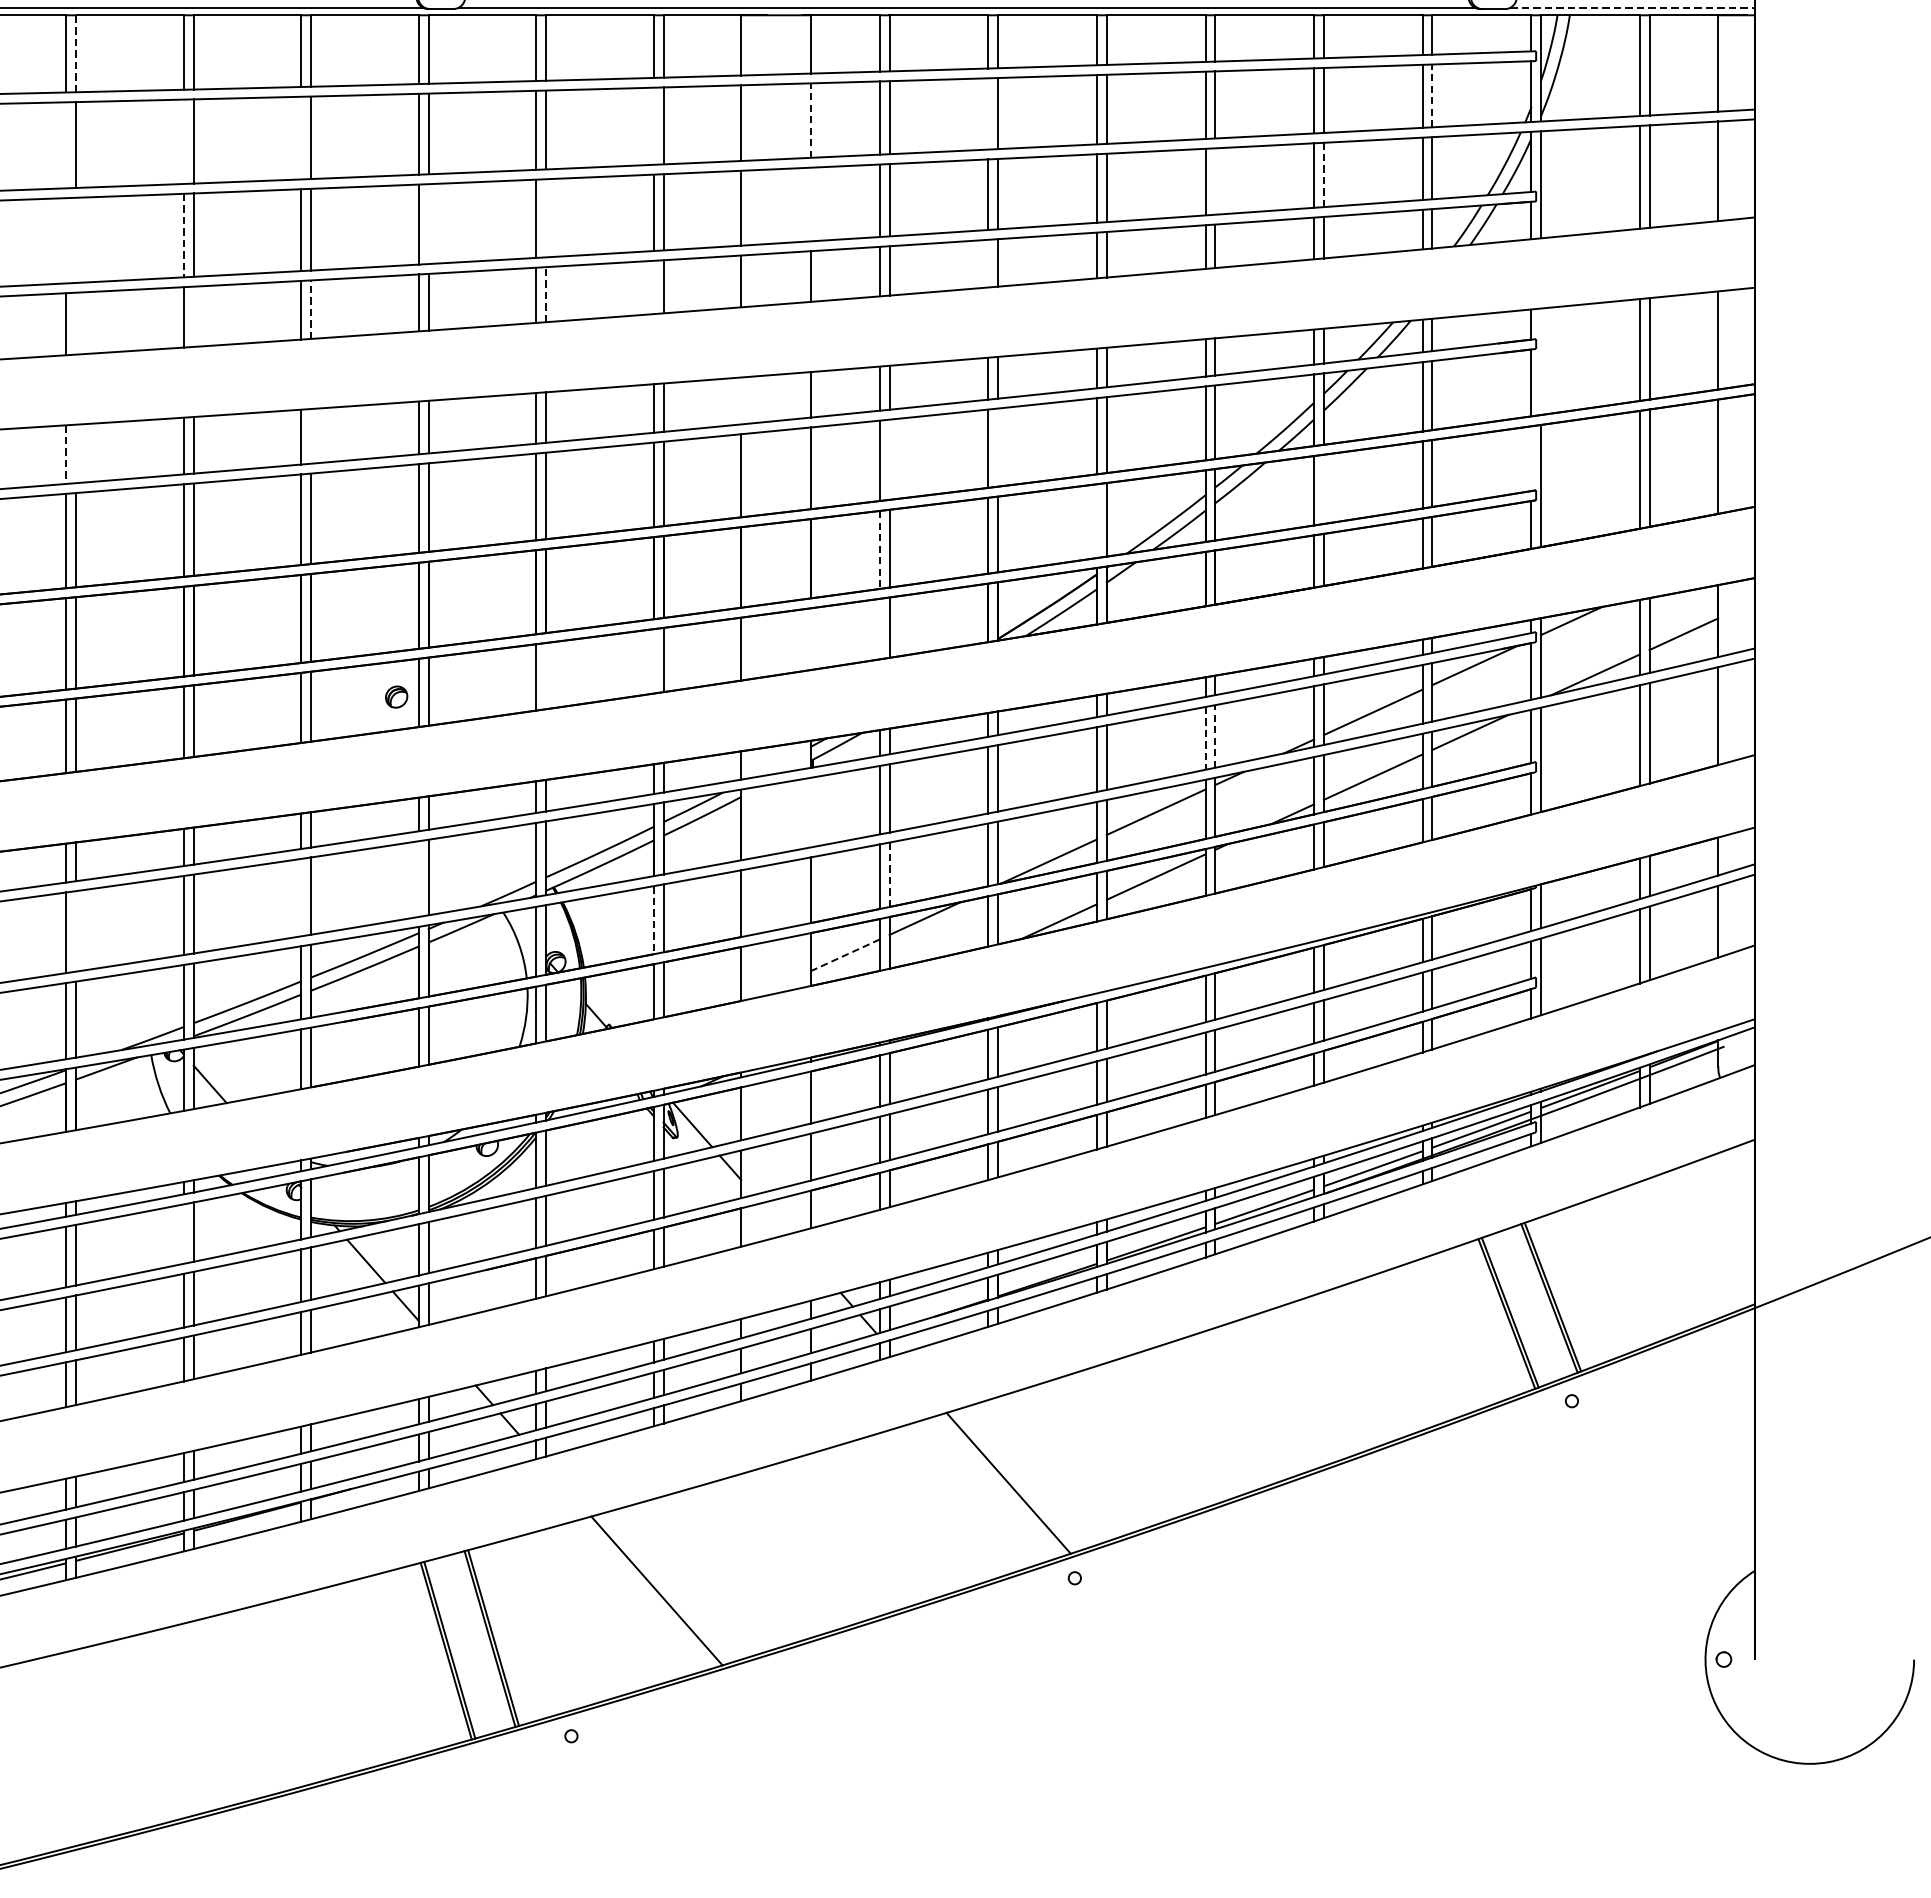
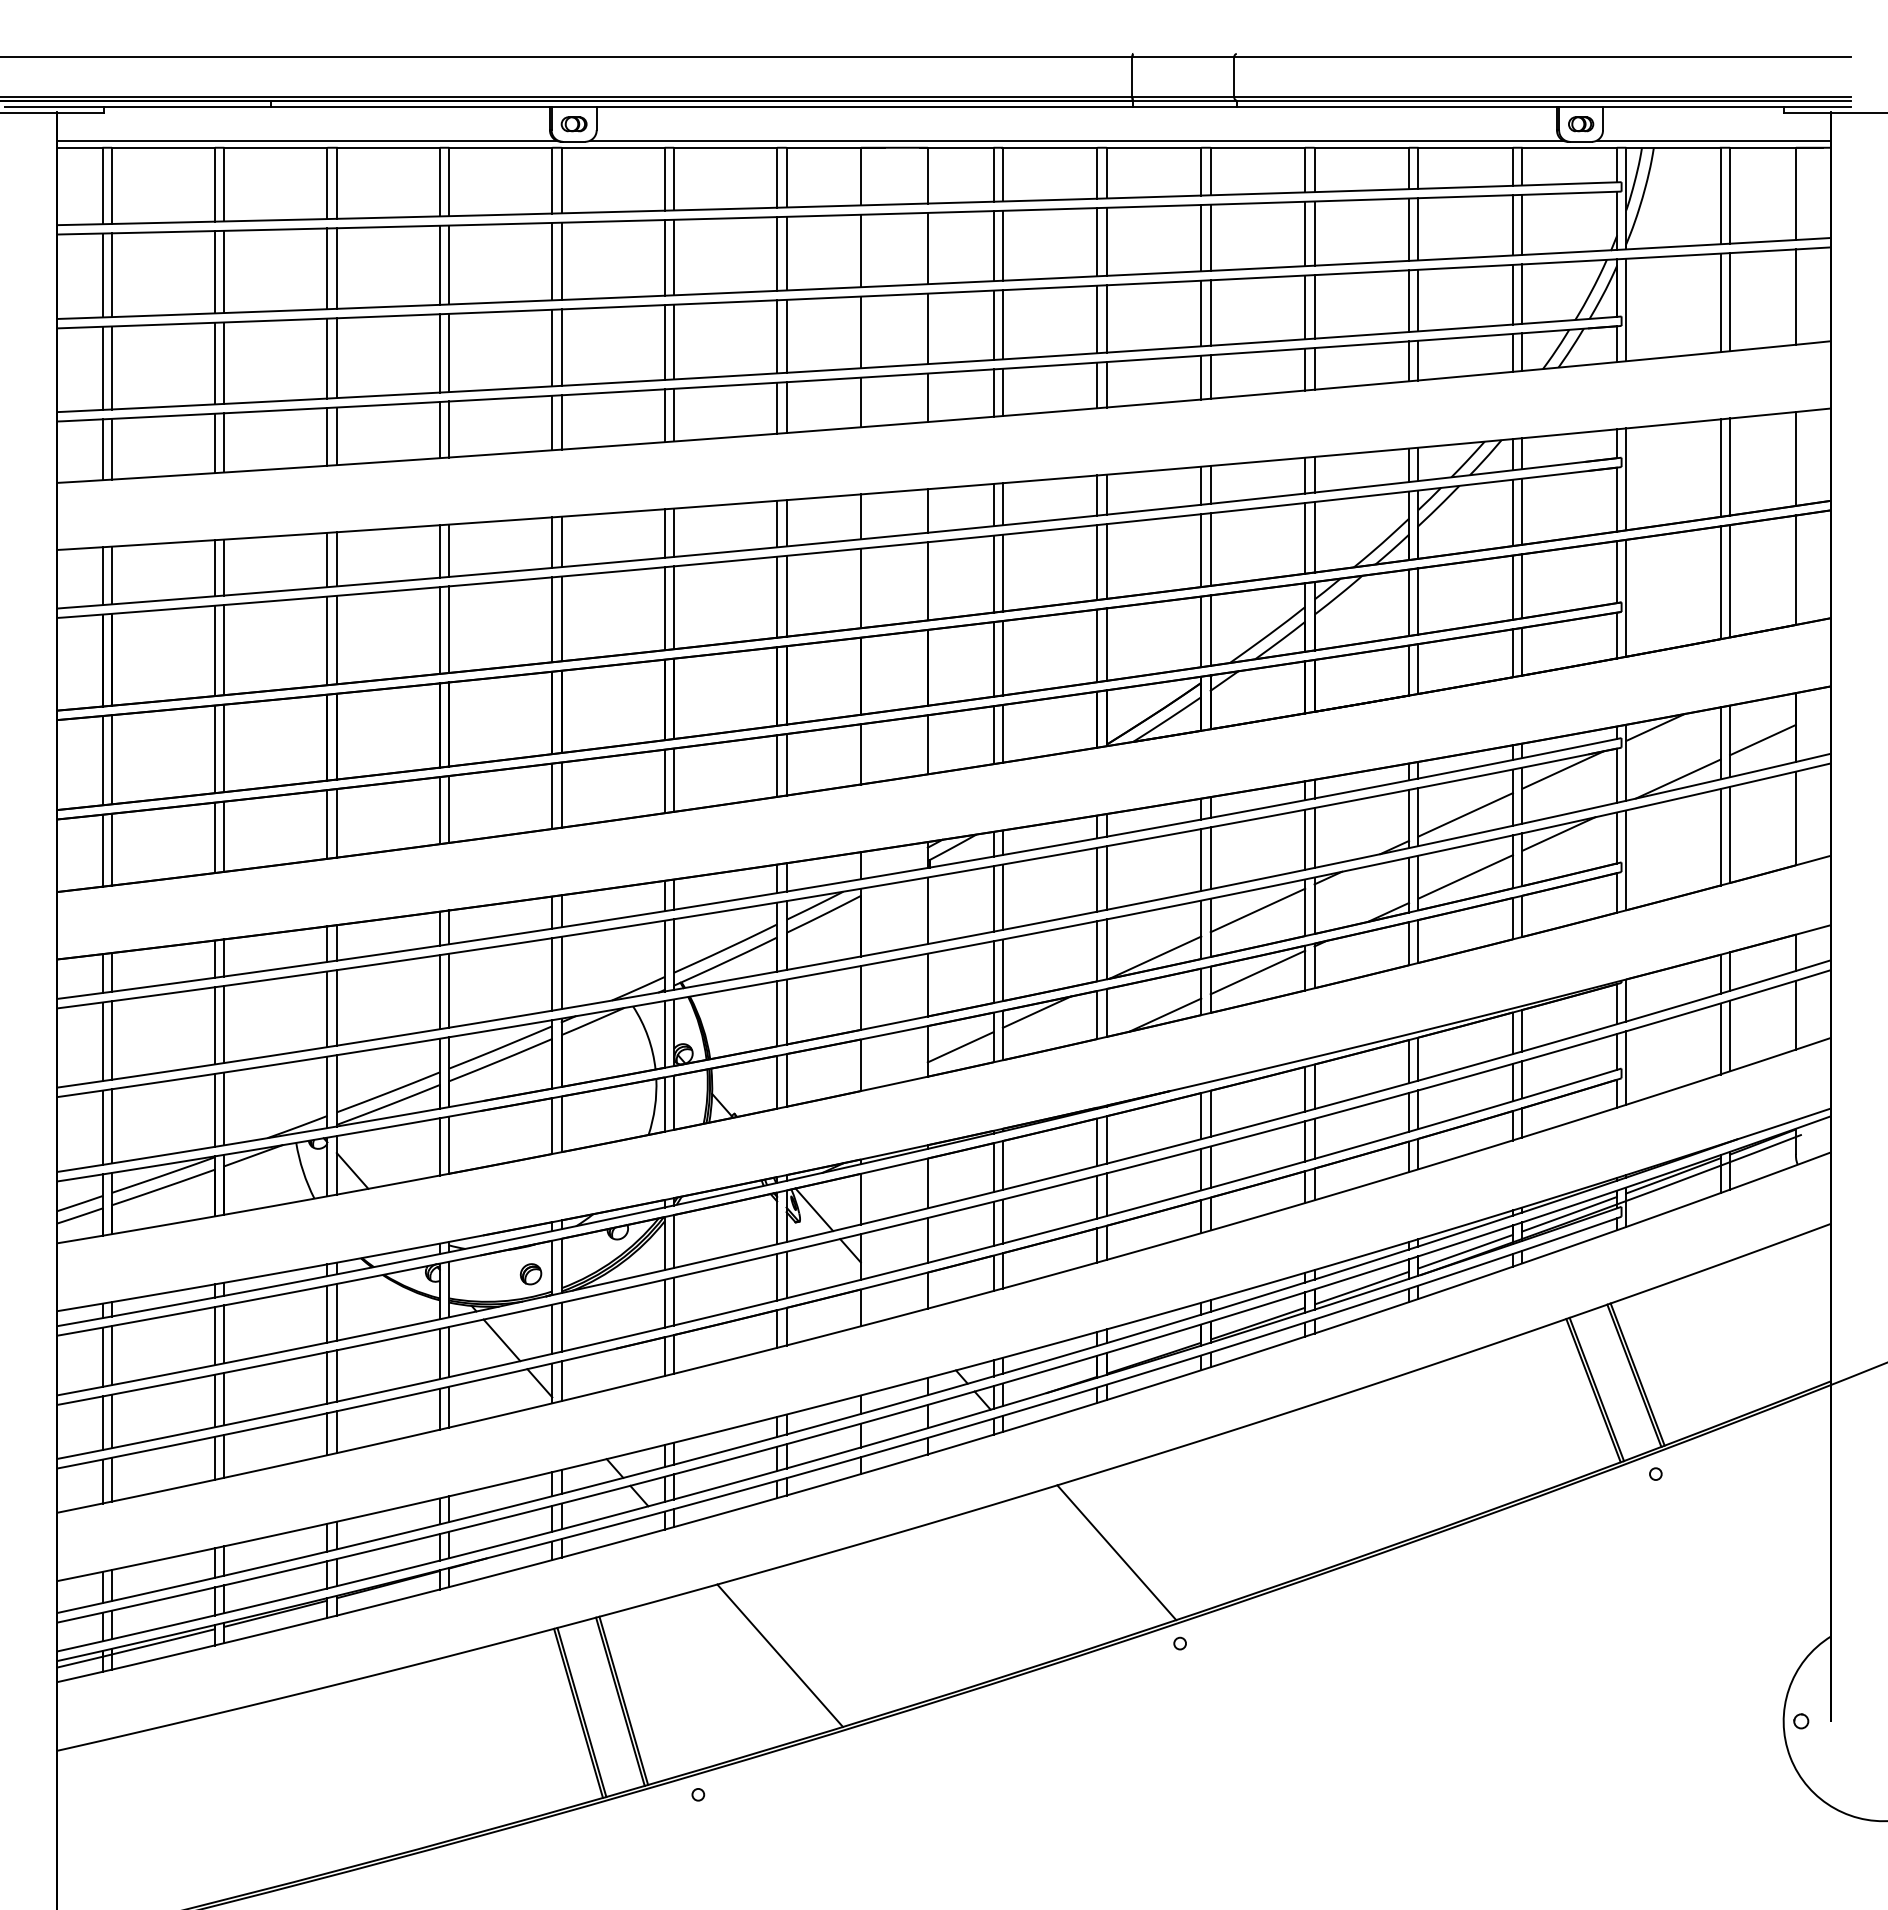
line: (1633, 7) -> (1714, 140), dashed -> solid
line: (76, 53) -> (224, 184), dashed -> solid
line: (1432, 95) -> (1522, 224), dashed -> solid
line: (988, 114) -> (1097, 242), added
line: (810, 120) -> (927, 248), dashed -> solid
line: (654, 125) -> (777, 253), added
line: (300, 137) -> (439, 264), added
line: (183, 141) -> (327, 268), added
line: (66, 145) -> (215, 272), added
line: (1323, 174) -> (1418, 300), dashed -> solid
line: (1215, 181) -> (1314, 306), added
line: (810, 204) -> (927, 328), added
line: (546, 217) -> (674, 341), added
line: (428, 223) -> (561, 347), added
line: (183, 235) -> (327, 358), dashed -> solid
line: (76, 239) -> (224, 362), added
line: (66, 240) -> (215, 363), added
line: (988, 263) -> (1097, 385), added
line: (654, 286) -> (777, 407), added
line: (546, 293) -> (674, 414), dashed -> solid
line: (311, 309) -> (449, 429), dashed -> solid
line: (193, 316) -> (336, 436), added
line: (76, 323) -> (224, 442), added
line: (1541, 361) -> (1626, 479), added
line: (740, 400) -> (860, 516), added
line: (311, 436) -> (449, 550), added
line: (997, 447) -> (1106, 561), added
line: (76, 453) -> (224, 567), added
line: (66, 454) -> (215, 568), dashed -> solid
line: (889, 459) -> (1002, 572), added
line: (1530, 459) -> (1616, 572), added
line: (1323, 489) -> (1418, 601), added
line: (1097, 520) -> (1201, 631), added
line: (879, 551) -> (993, 660), dashed -> solid
line: (879, 629) -> (993, 735), added
line: (810, 638) -> (927, 744), added
line: (654, 661) -> (777, 766), added
line: (546, 675) -> (674, 779), added
part: (396, 697) -> (530, 1274), moved
line: (1215, 737) -> (1314, 838), dashed -> solid
line: (1205, 739) -> (1305, 840), dashed -> solid
line: (810, 812) -> (927, 910), added
line: (889, 874) -> (1002, 970), dashed -> solid
line: (419, 879) -> (552, 974), added
line: (300, 897) -> (439, 992), added
line: (654, 919) -> (777, 1013), dashed -> solid
line: (76, 931) -> (224, 1024), added
line: (845, 955) -> (960, 1047), dashed -> solid
line: (183, 1233) -> (327, 1313), added

